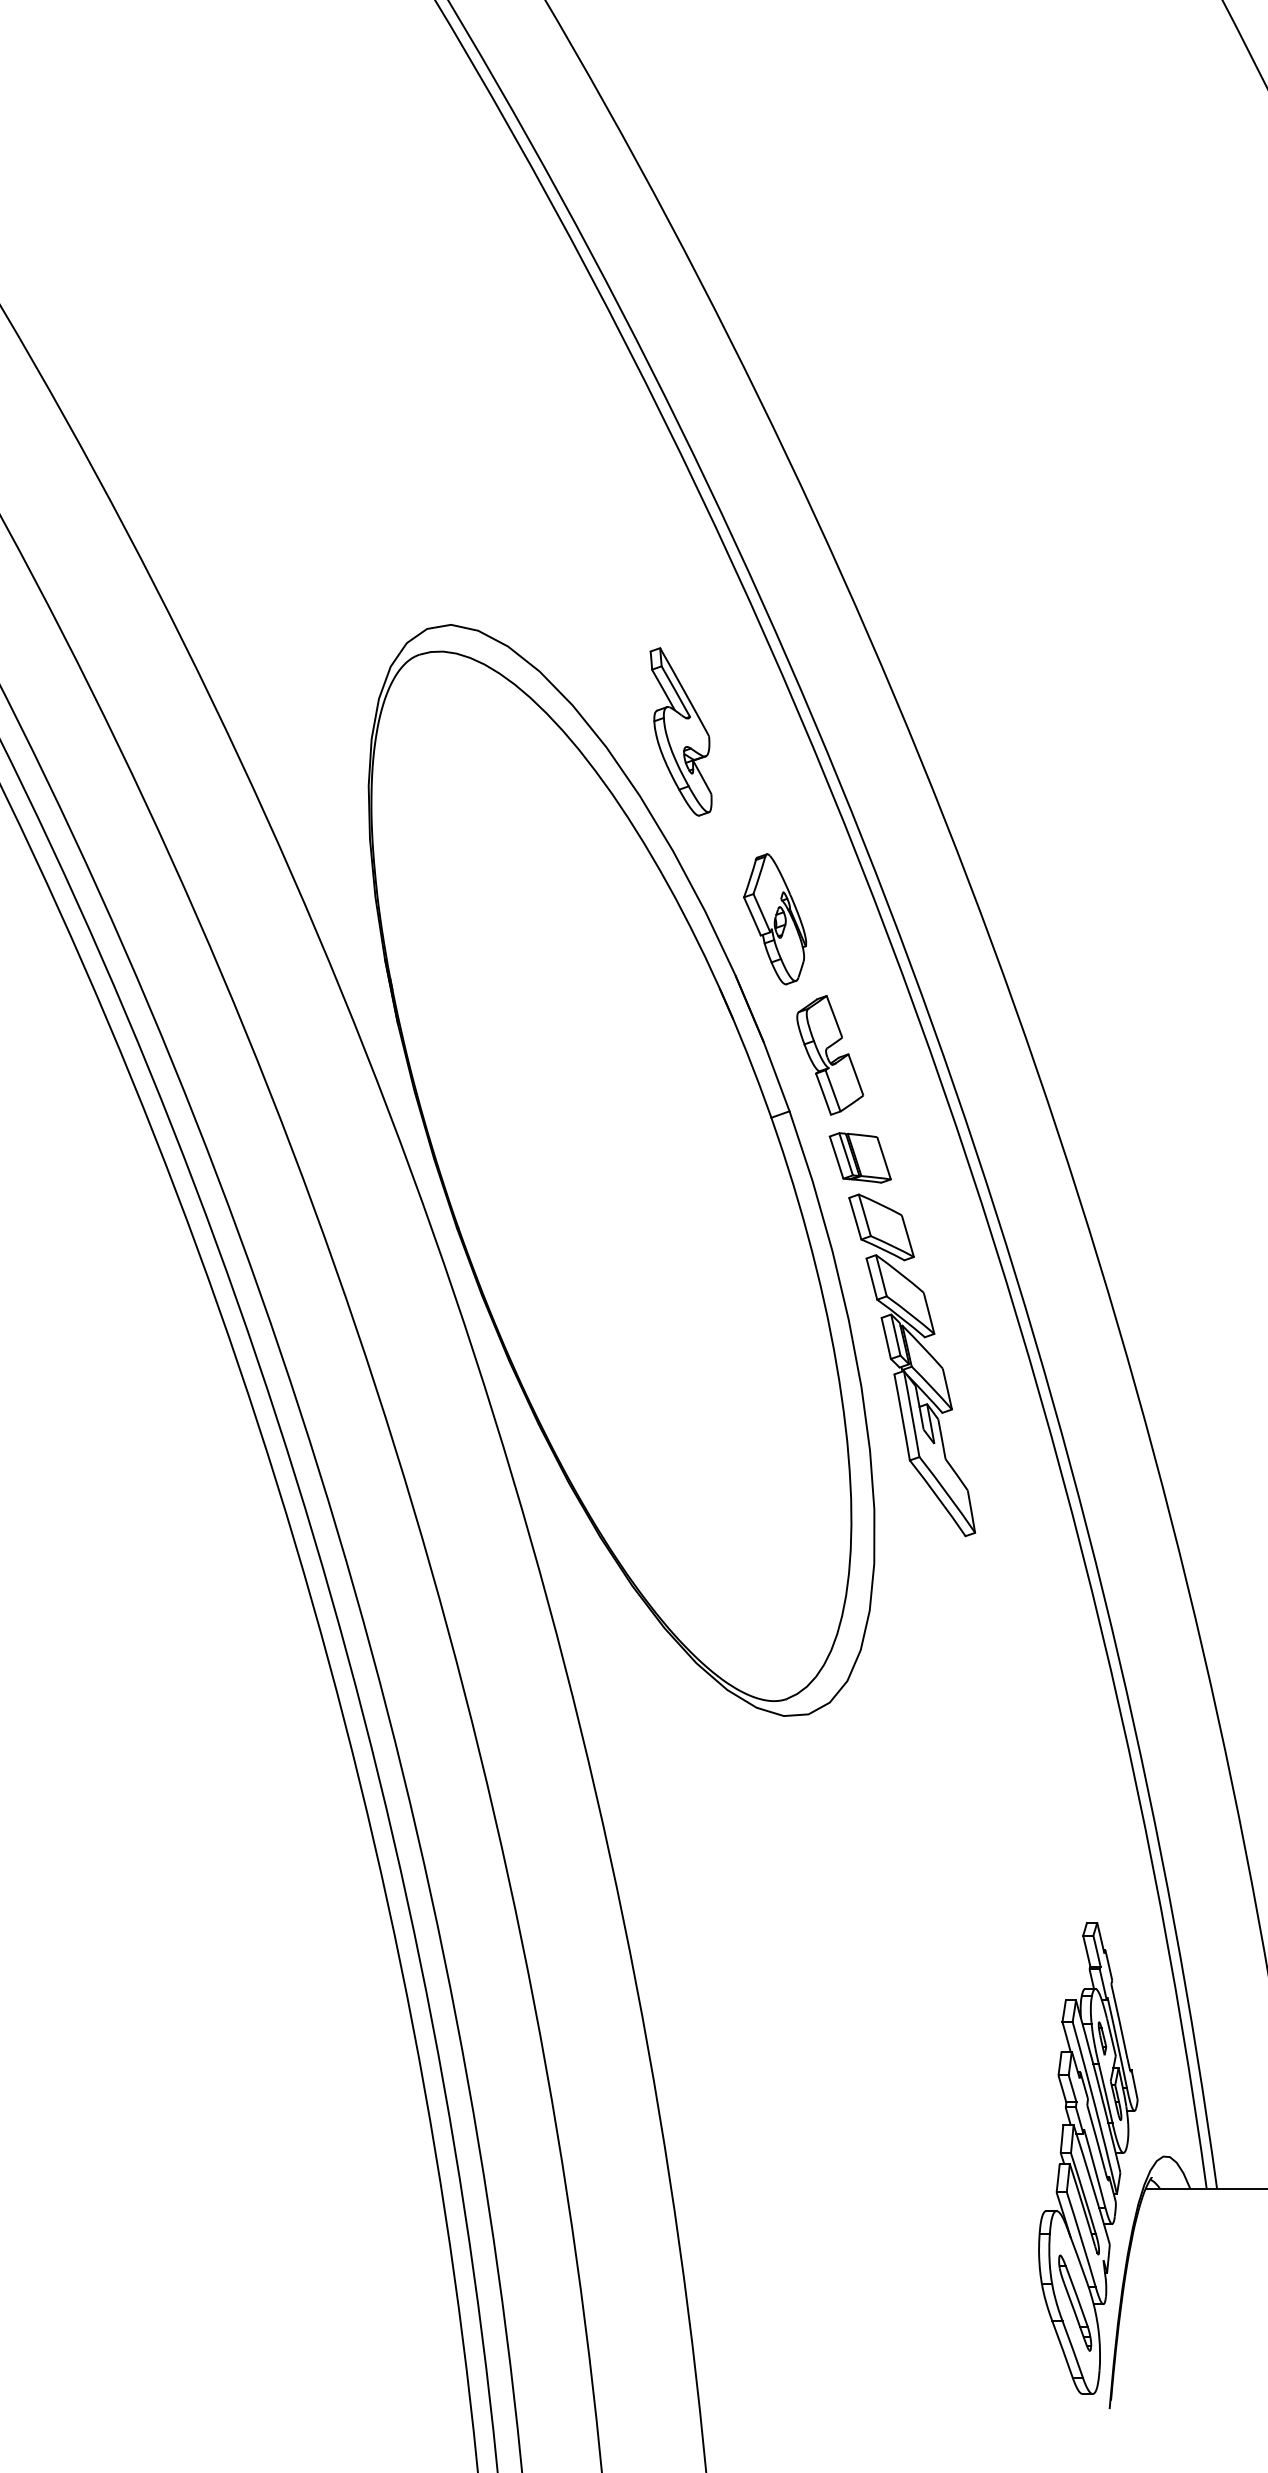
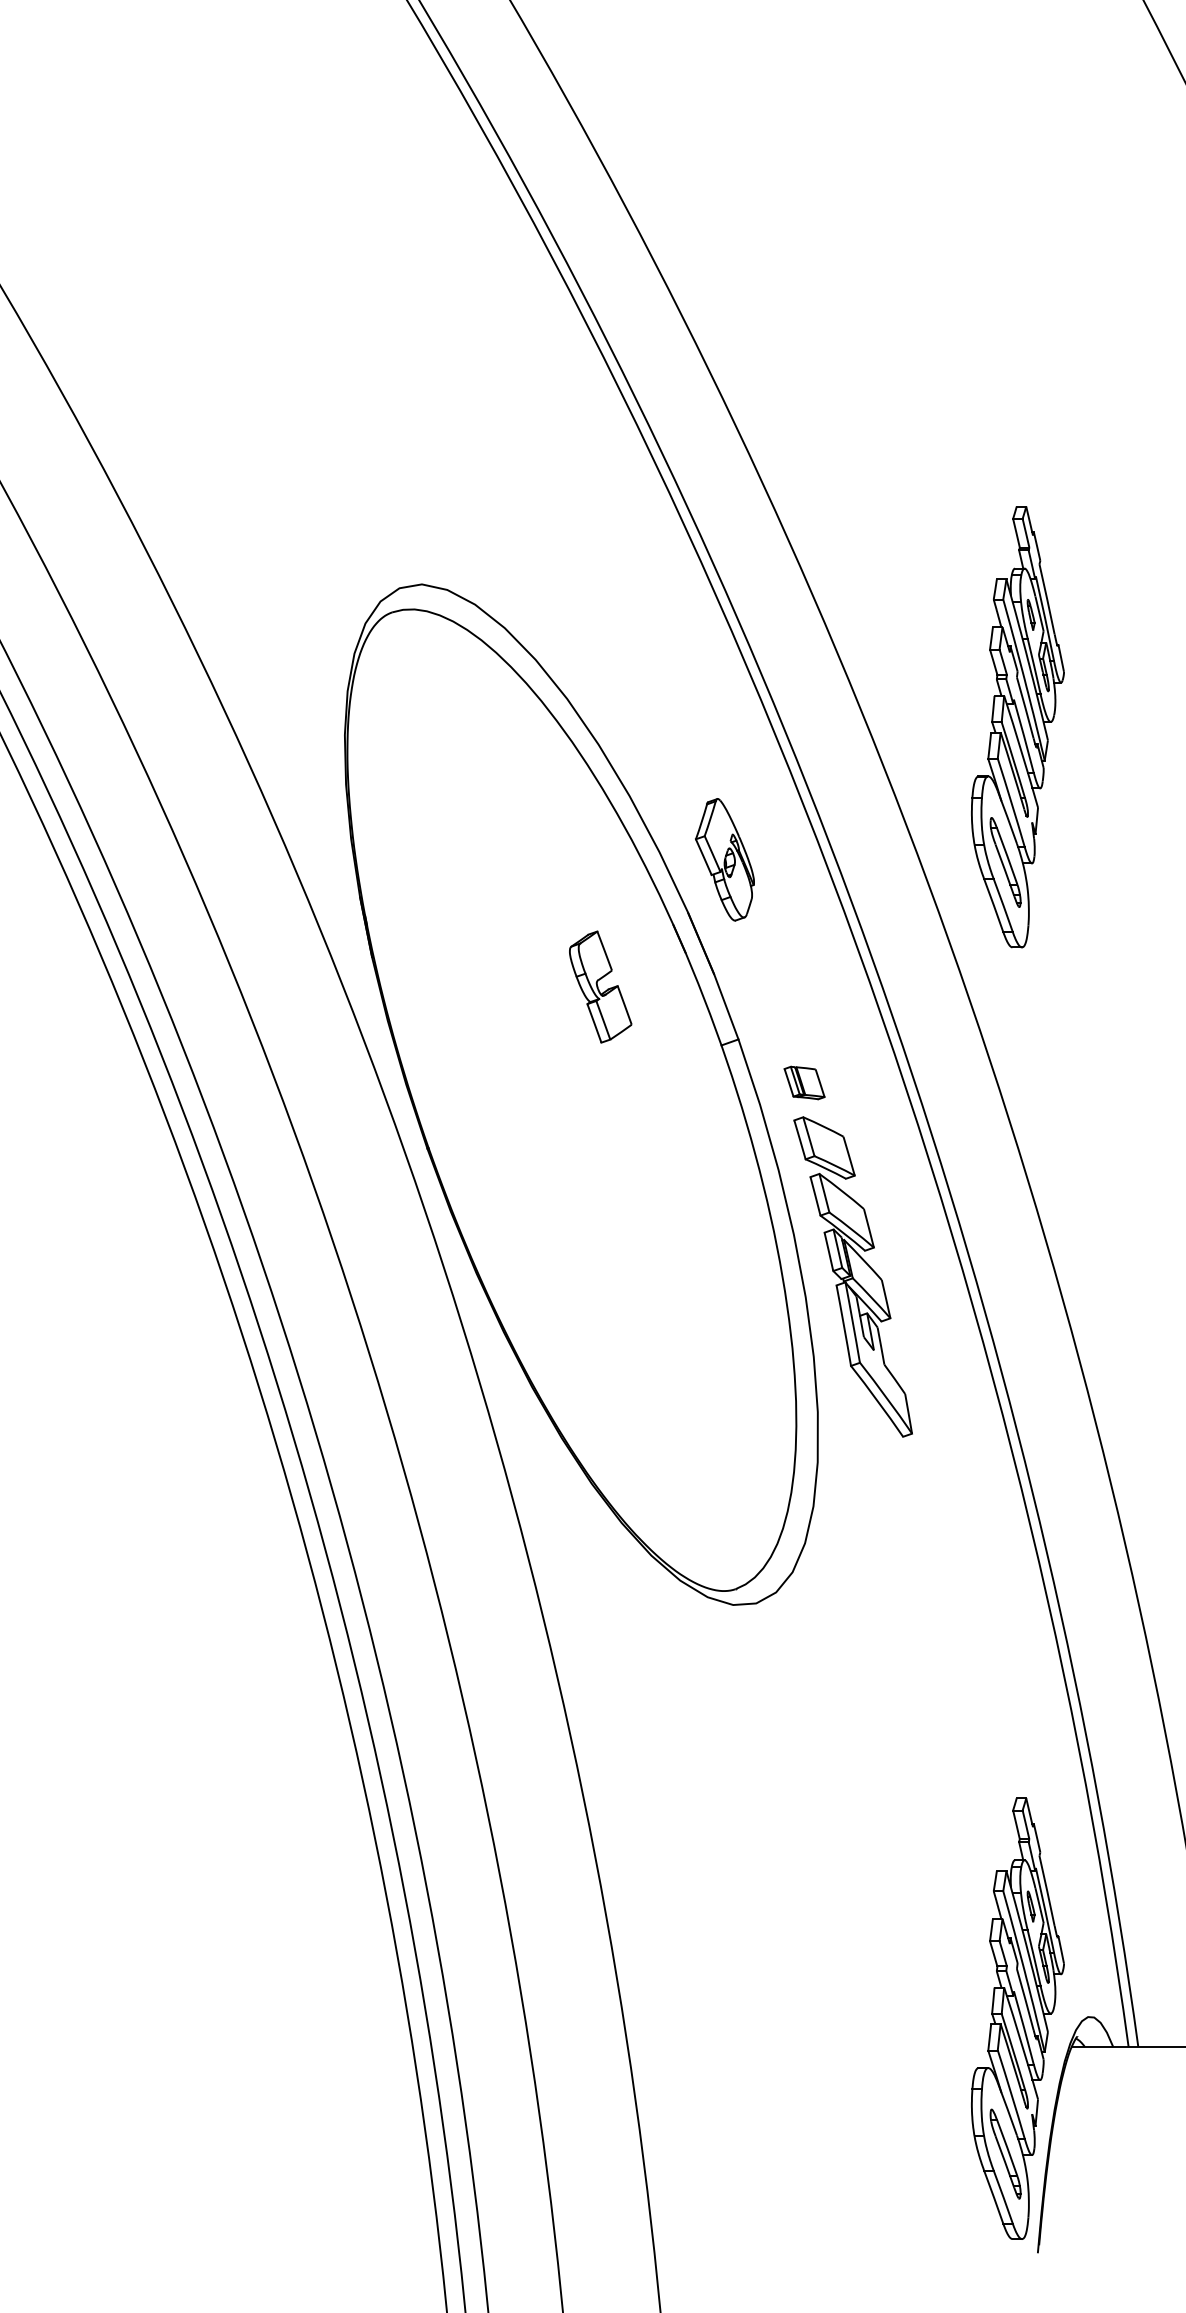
part: (680, 731) -> (636, 684), removed
part: (1088, 777) -> (1018, 727), added
part: (829, 1055) -> (600, 987), moved
part: (859, 1157) -> (803, 1082), size x0.7

